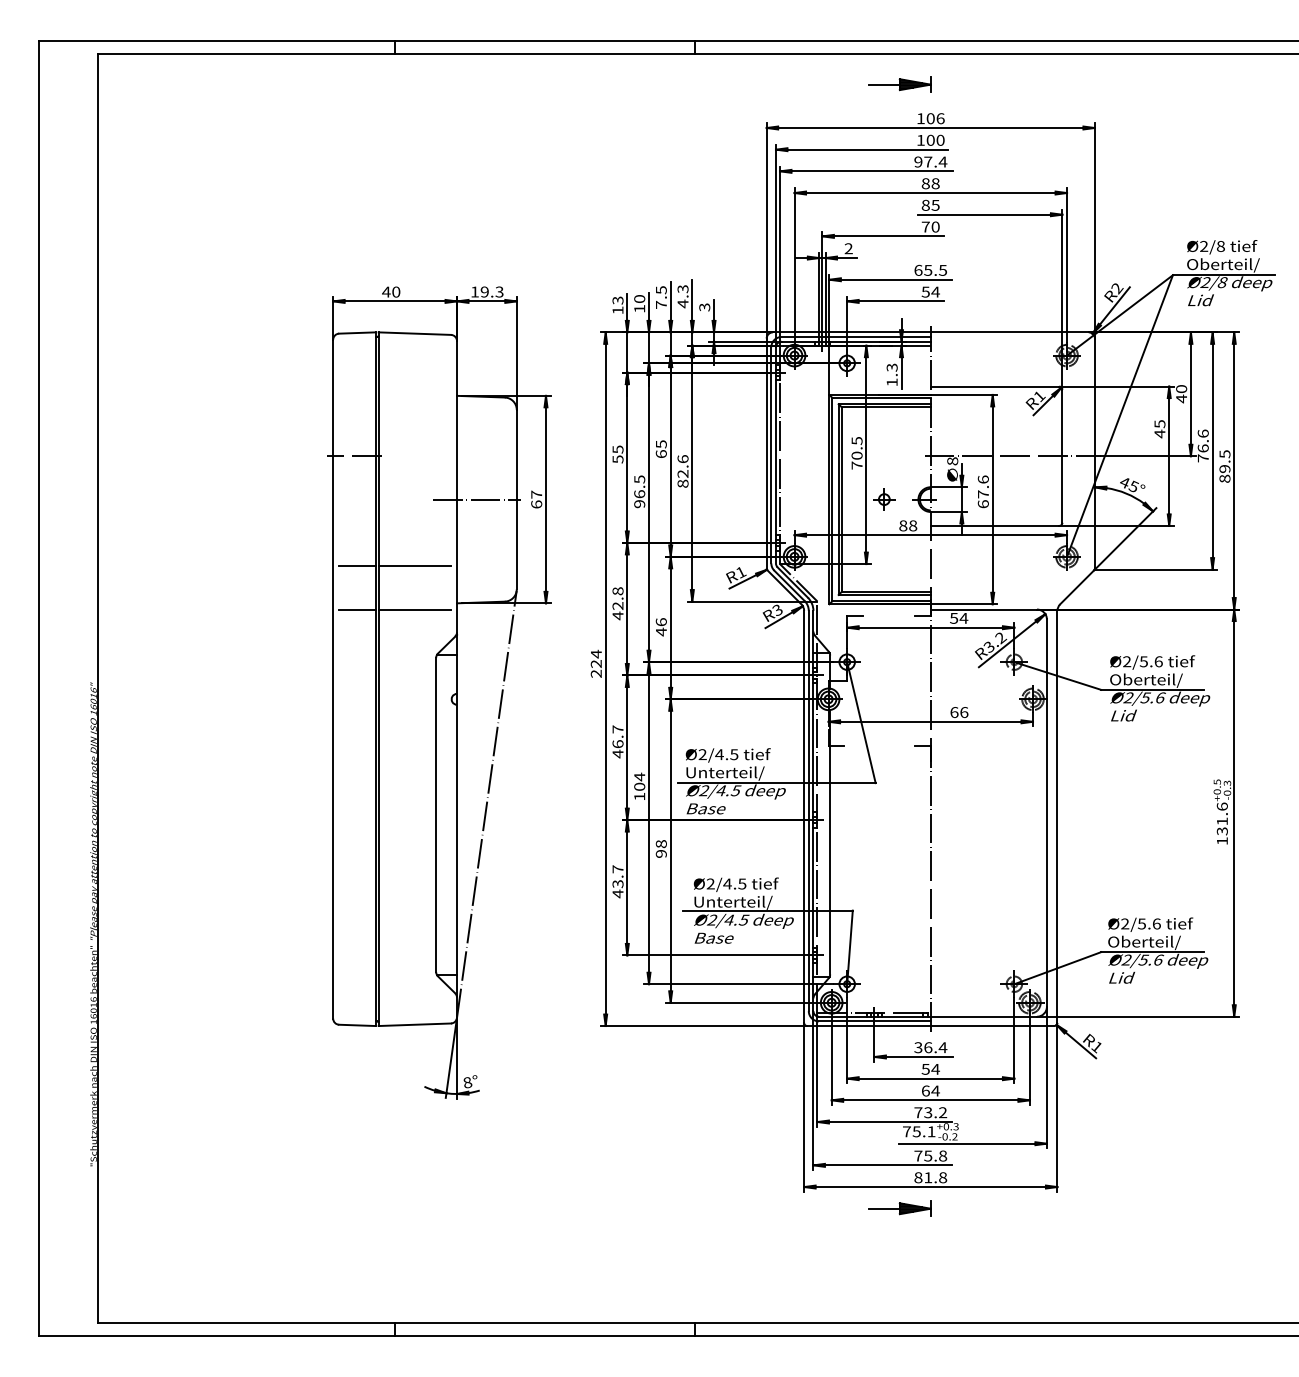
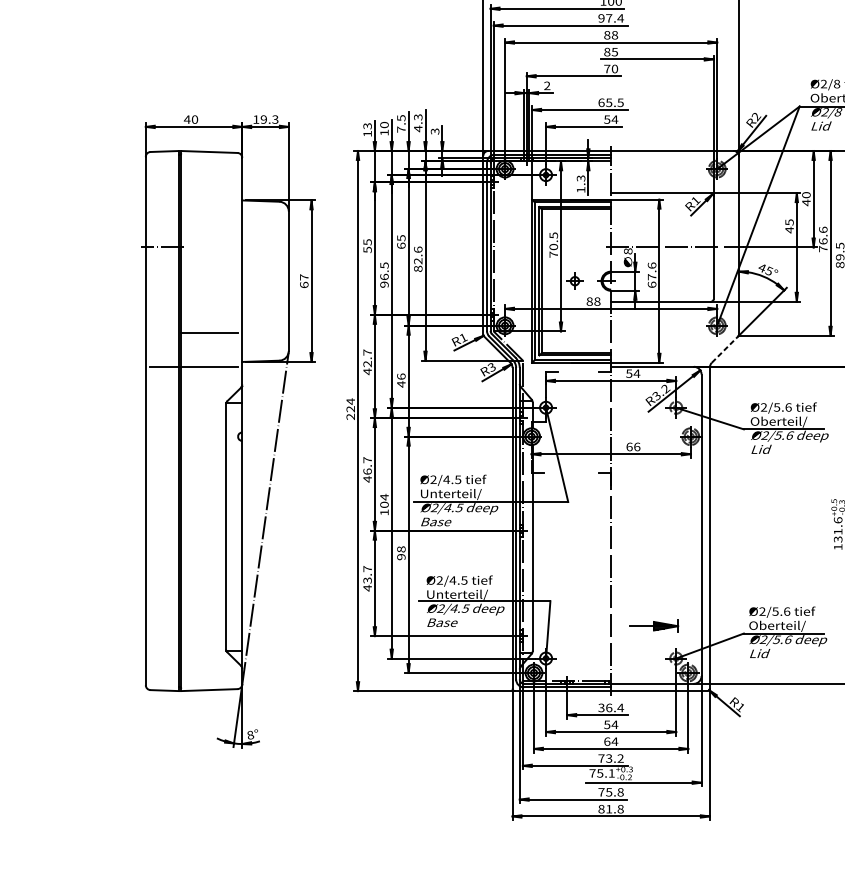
line: (476, 499) -> (257, 281), removed
line: (357, 566) -> (164, 333), removed
line: (1077, 587) -> (725, 349), solid -> dashed
text: (617, 591) -> (367, 352), 42.8 -> 42.7
part: (899, 1208) -> (653, 626), moved

